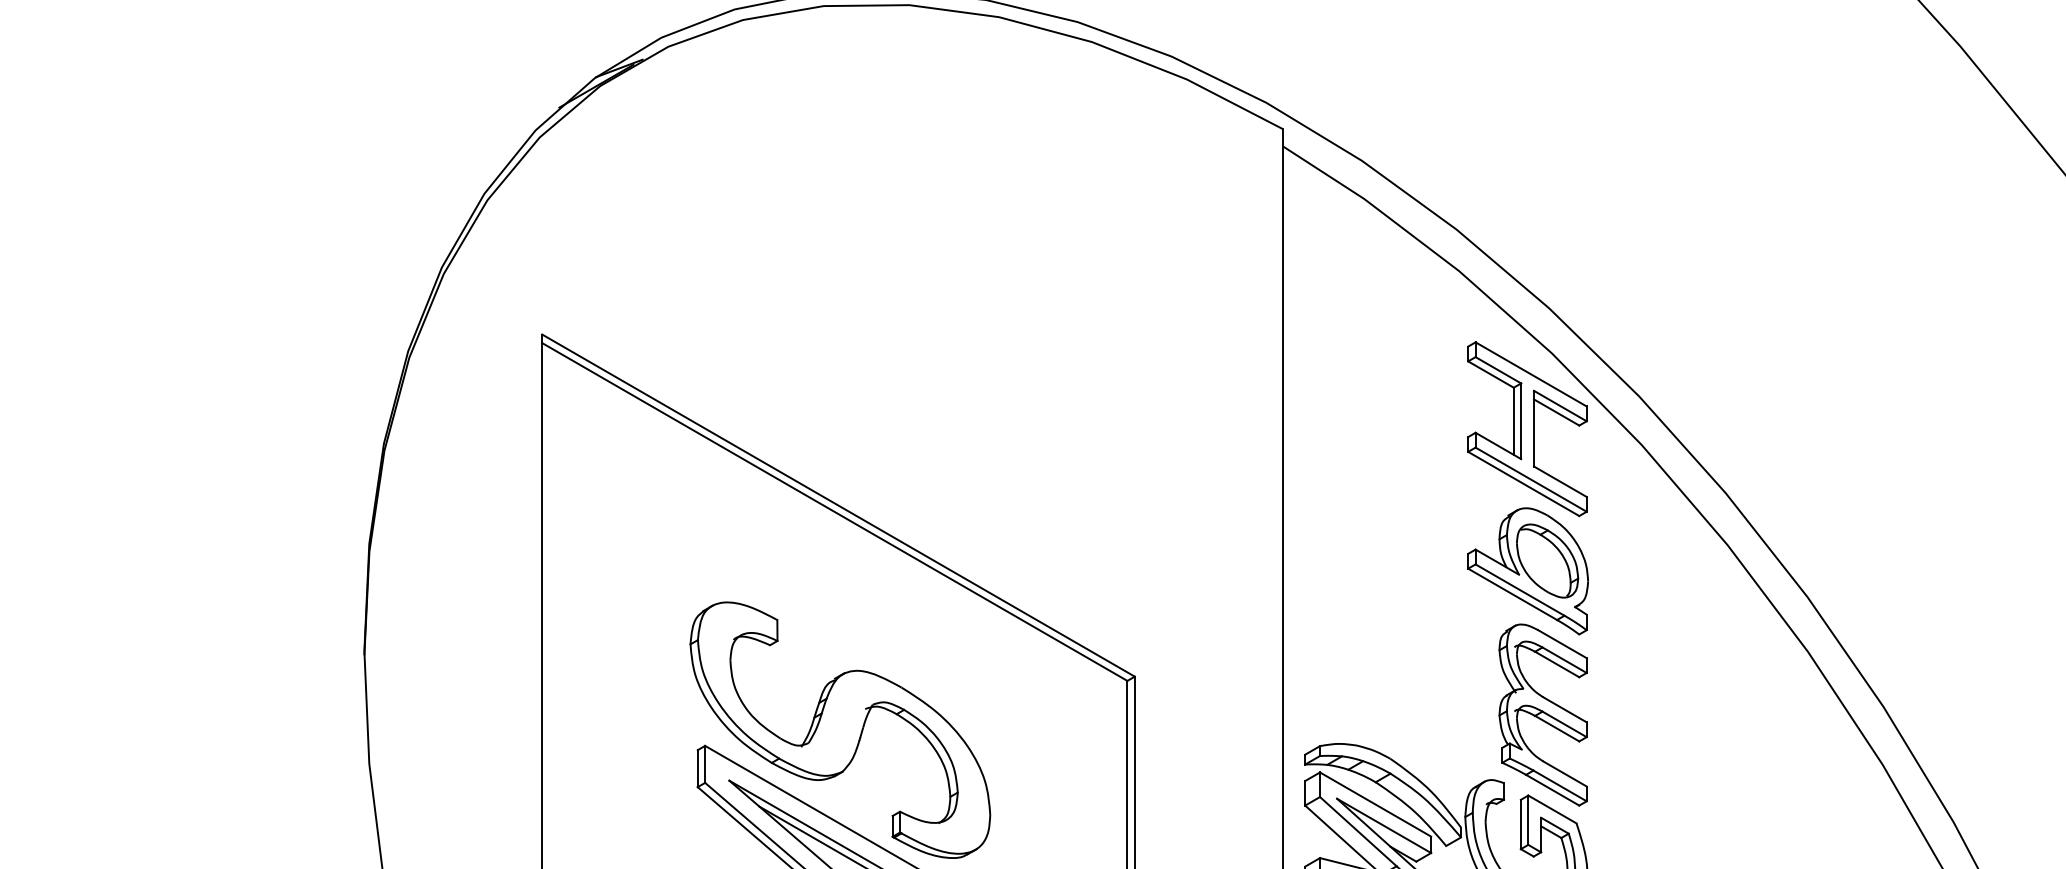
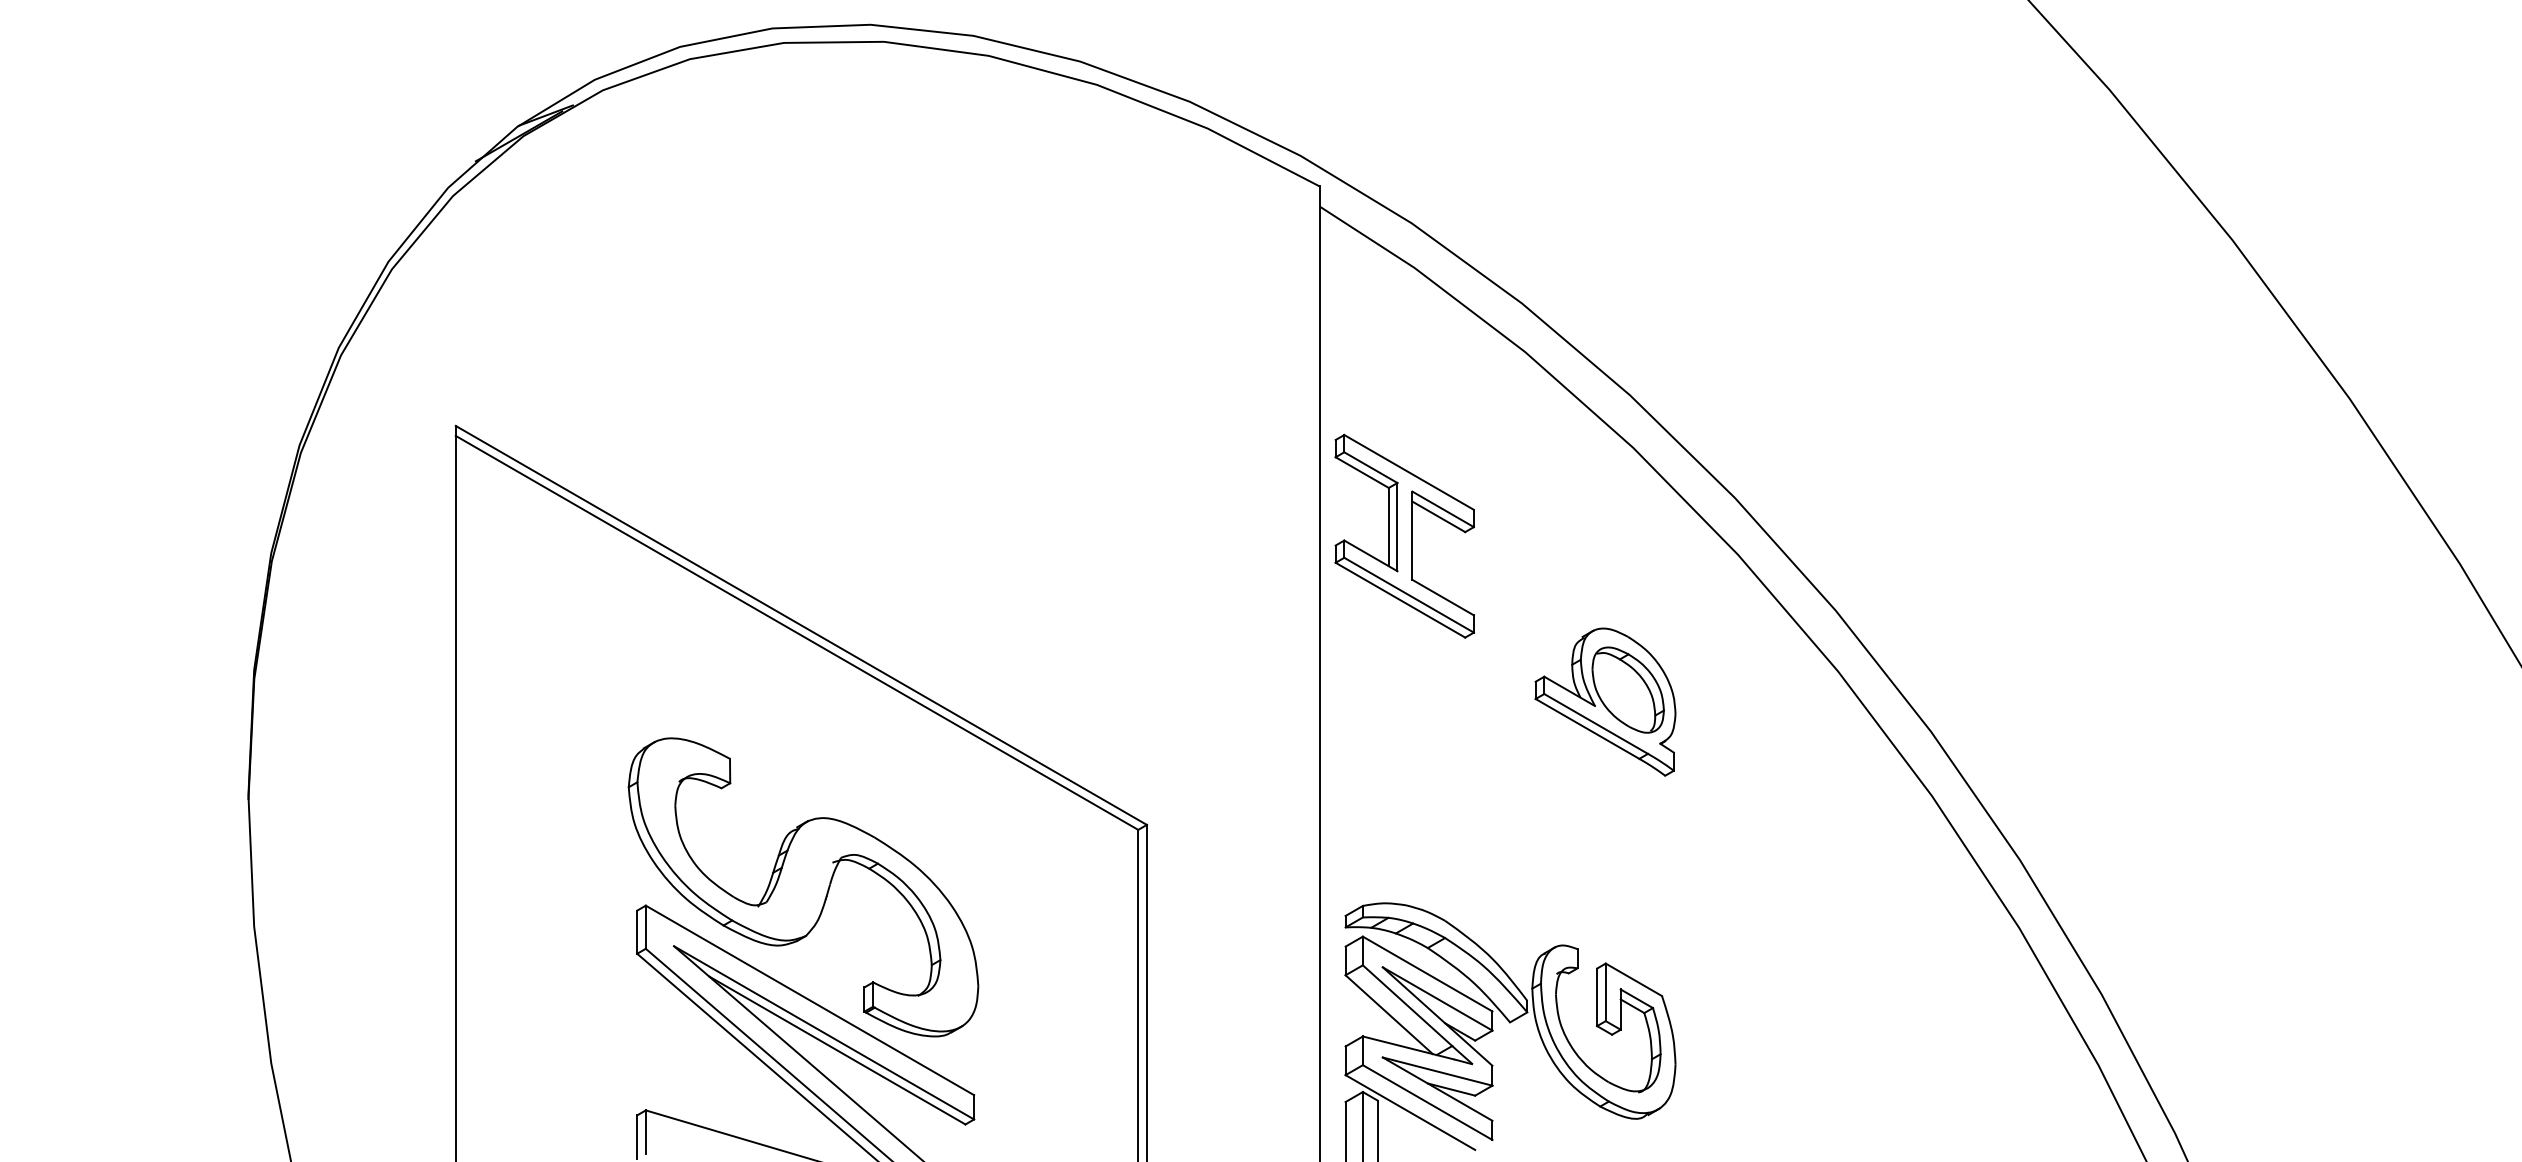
part: (1527, 428) -> (1404, 535), moved
part: (1542, 714) -> (1622, 869), removed

